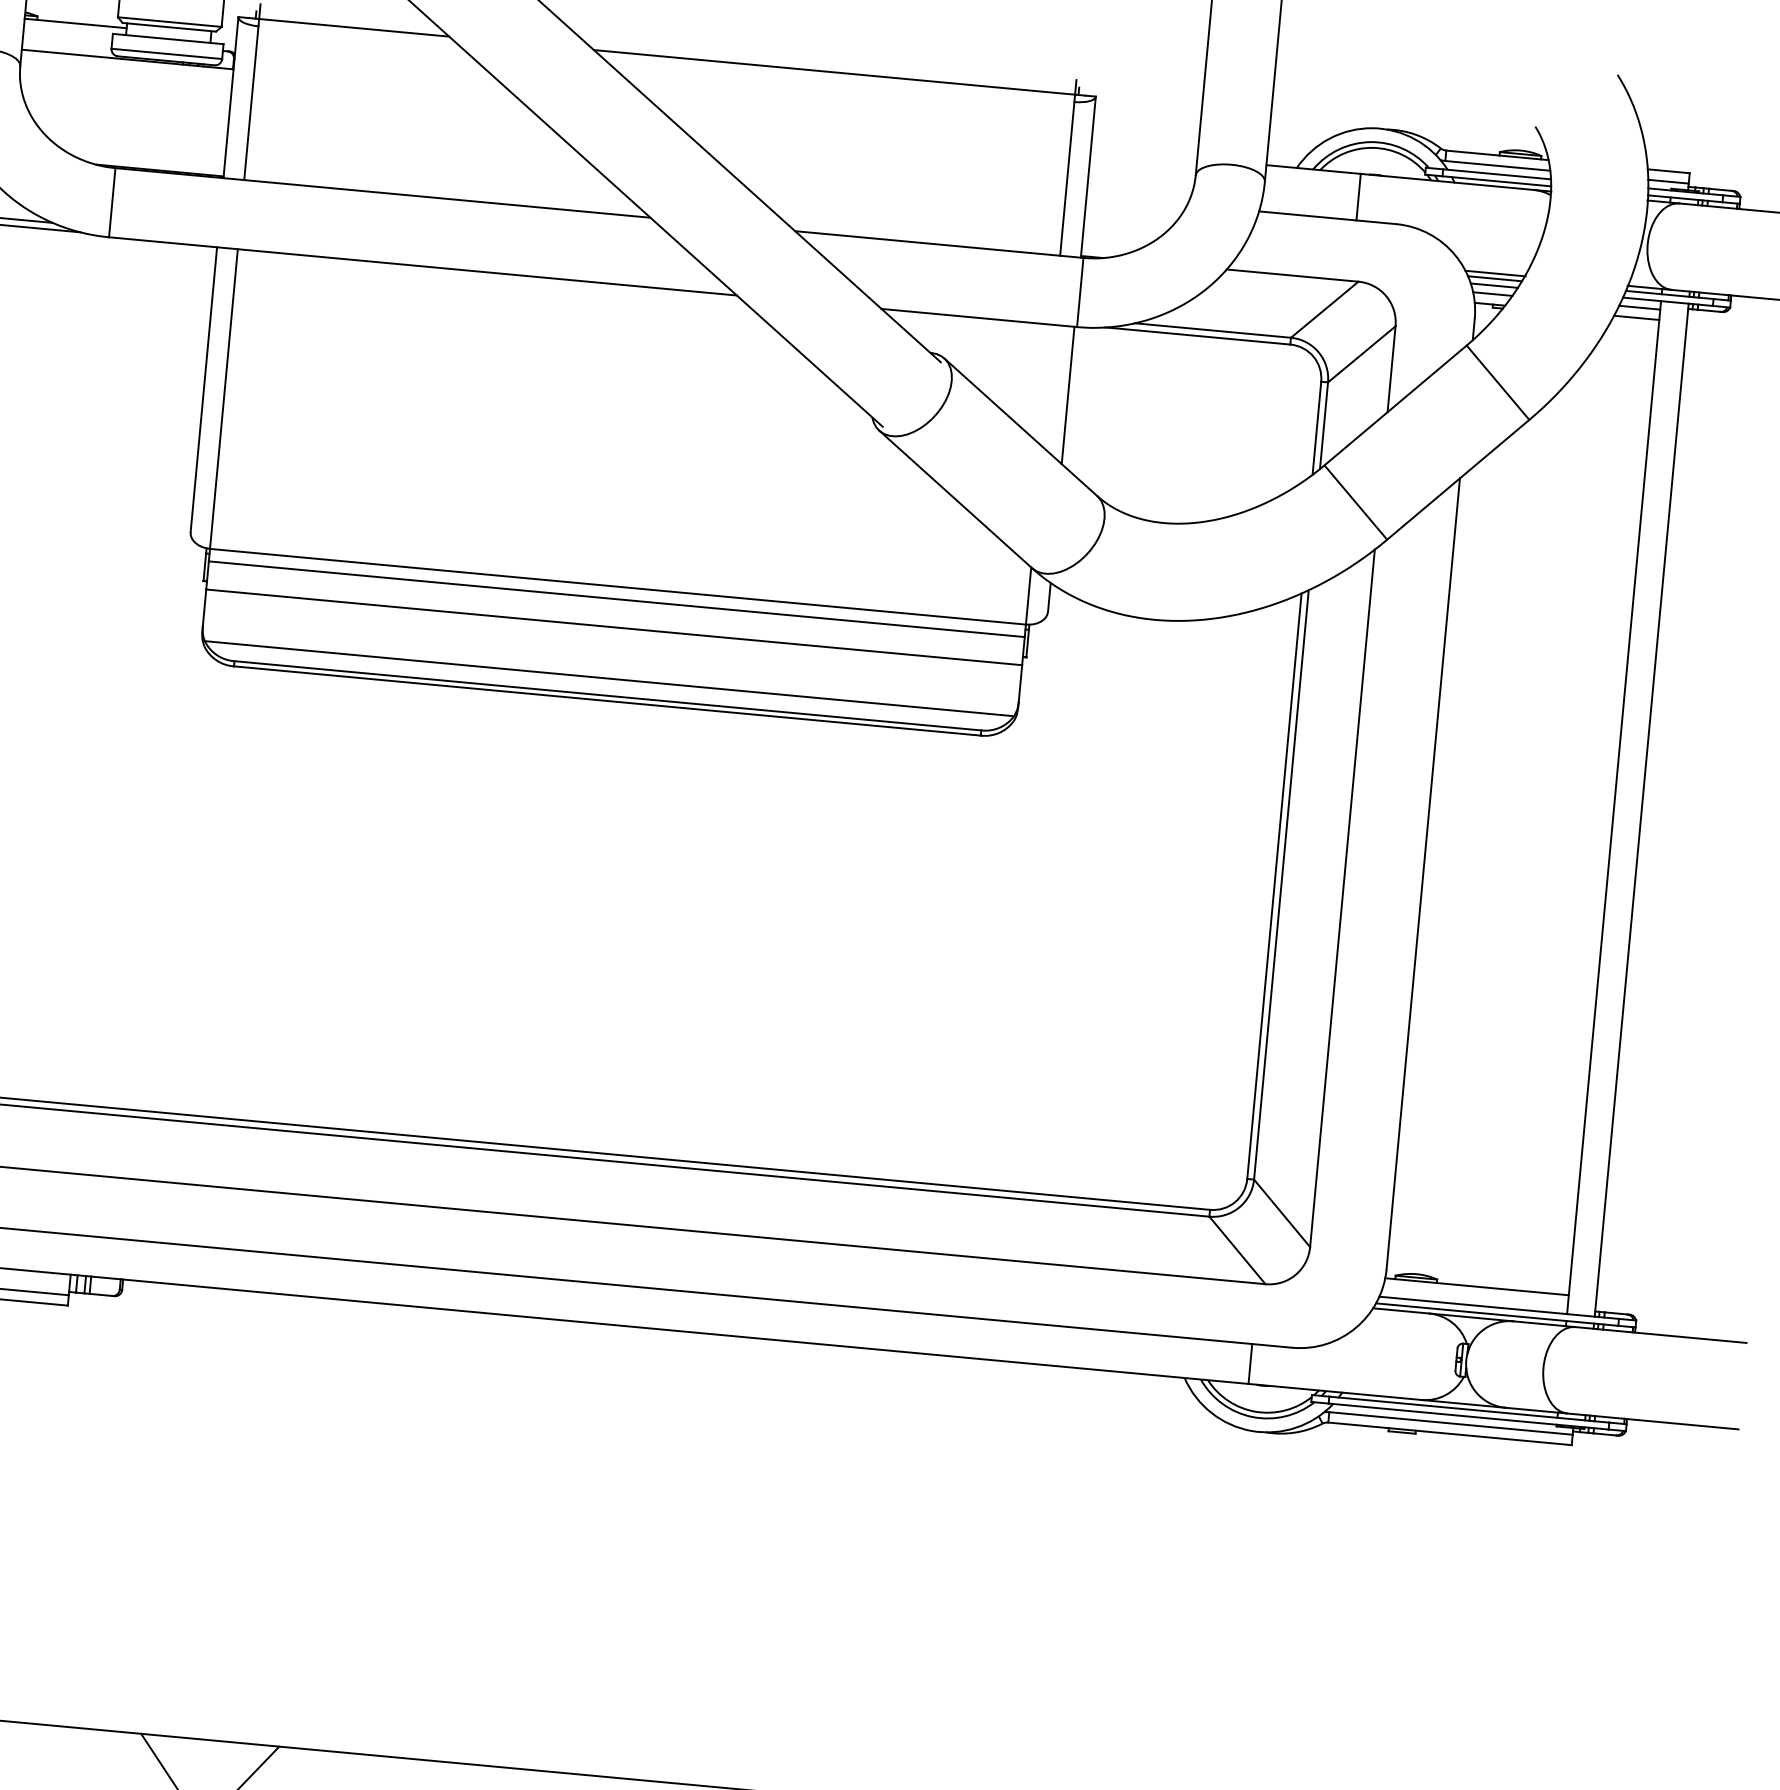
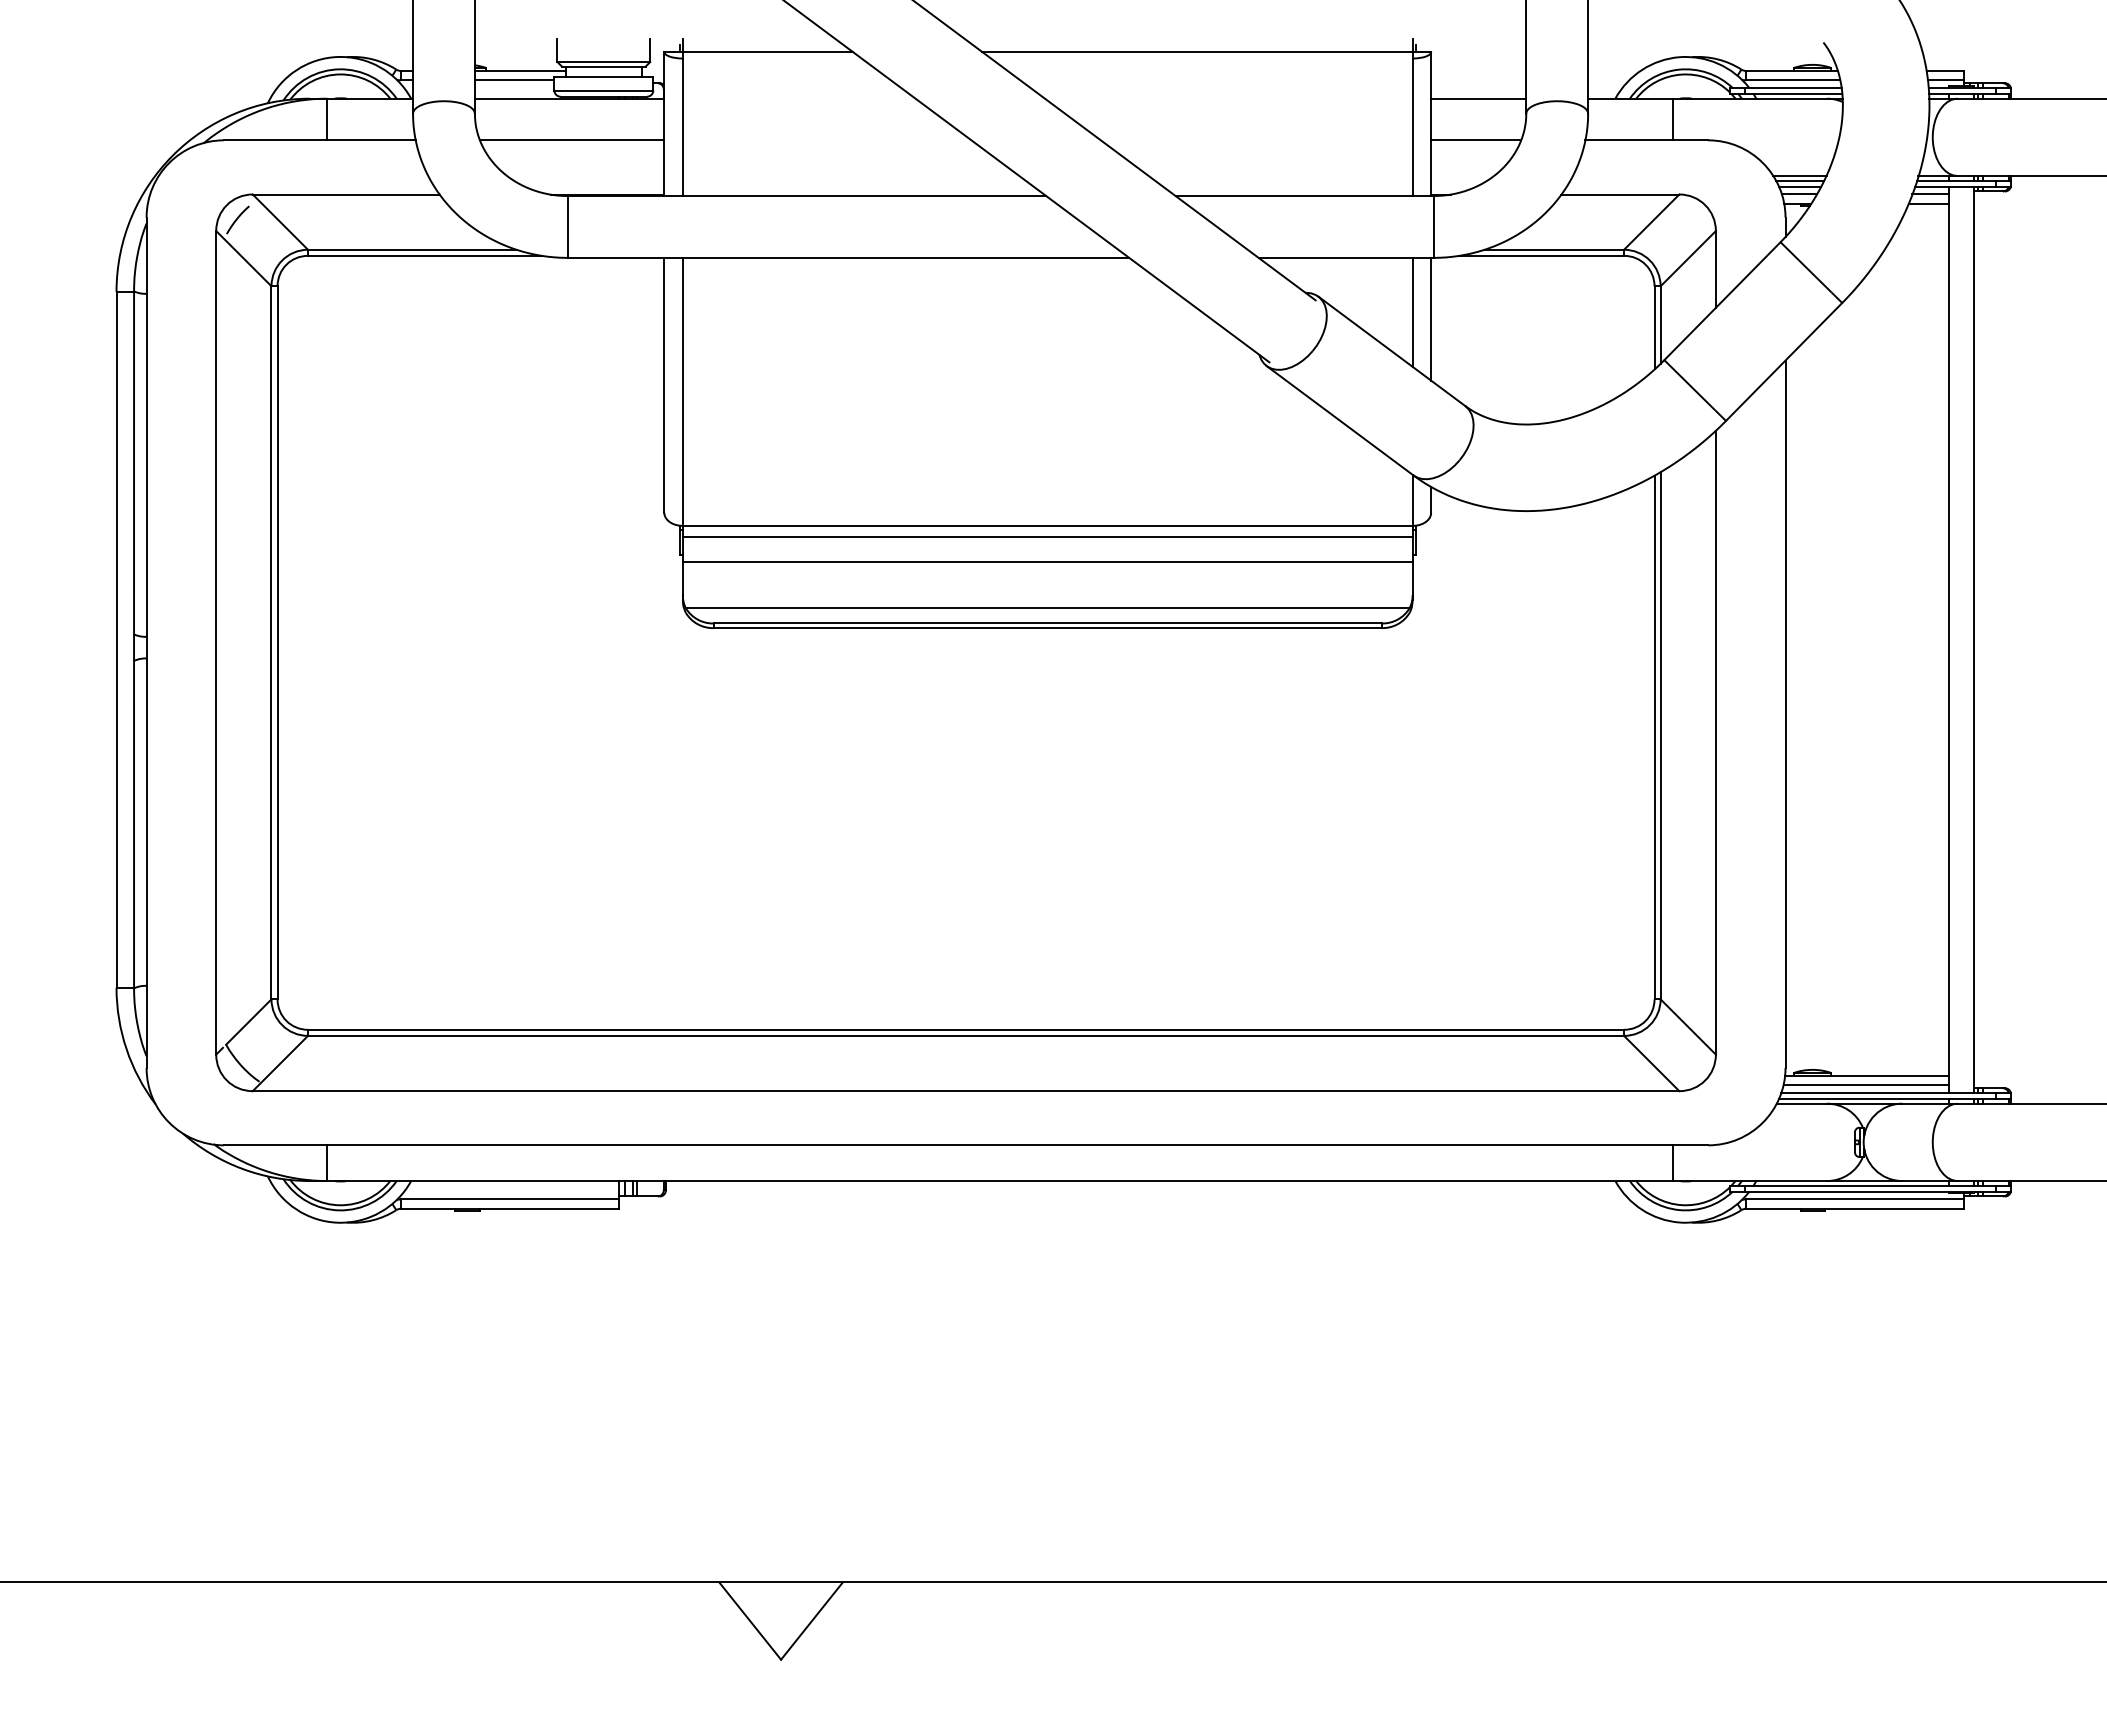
line: (68, 33) -> (514, 80), added
line: (126, 106) -> (572, 140), added
line: (1143, 153) -> (1478, 98), added
line: (1137, 200) -> (1476, 140), added
line: (1048, 384) -> (1412, 311), added
line: (1475, 1297) -> (1866, 1085), added

